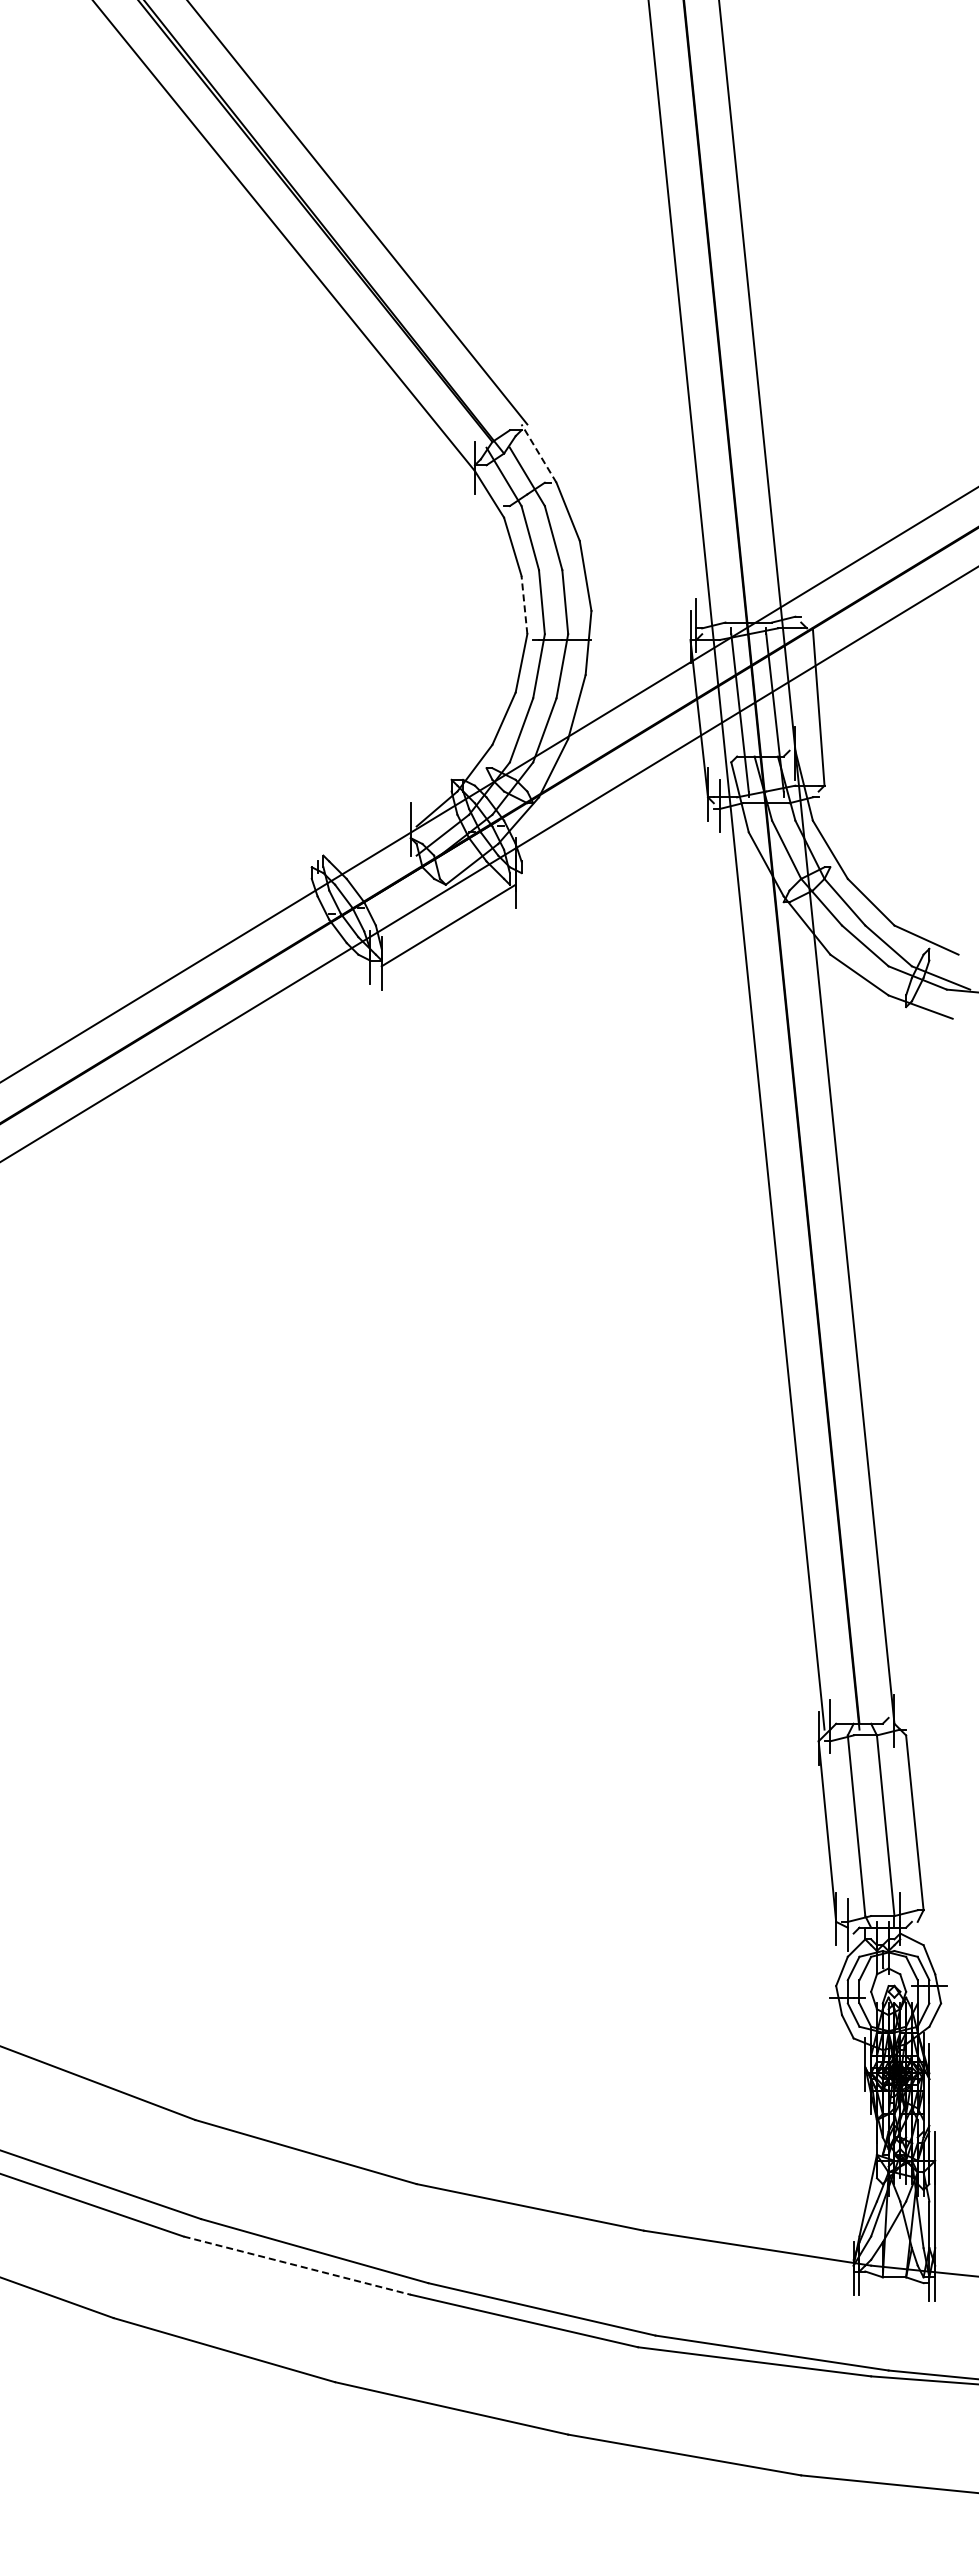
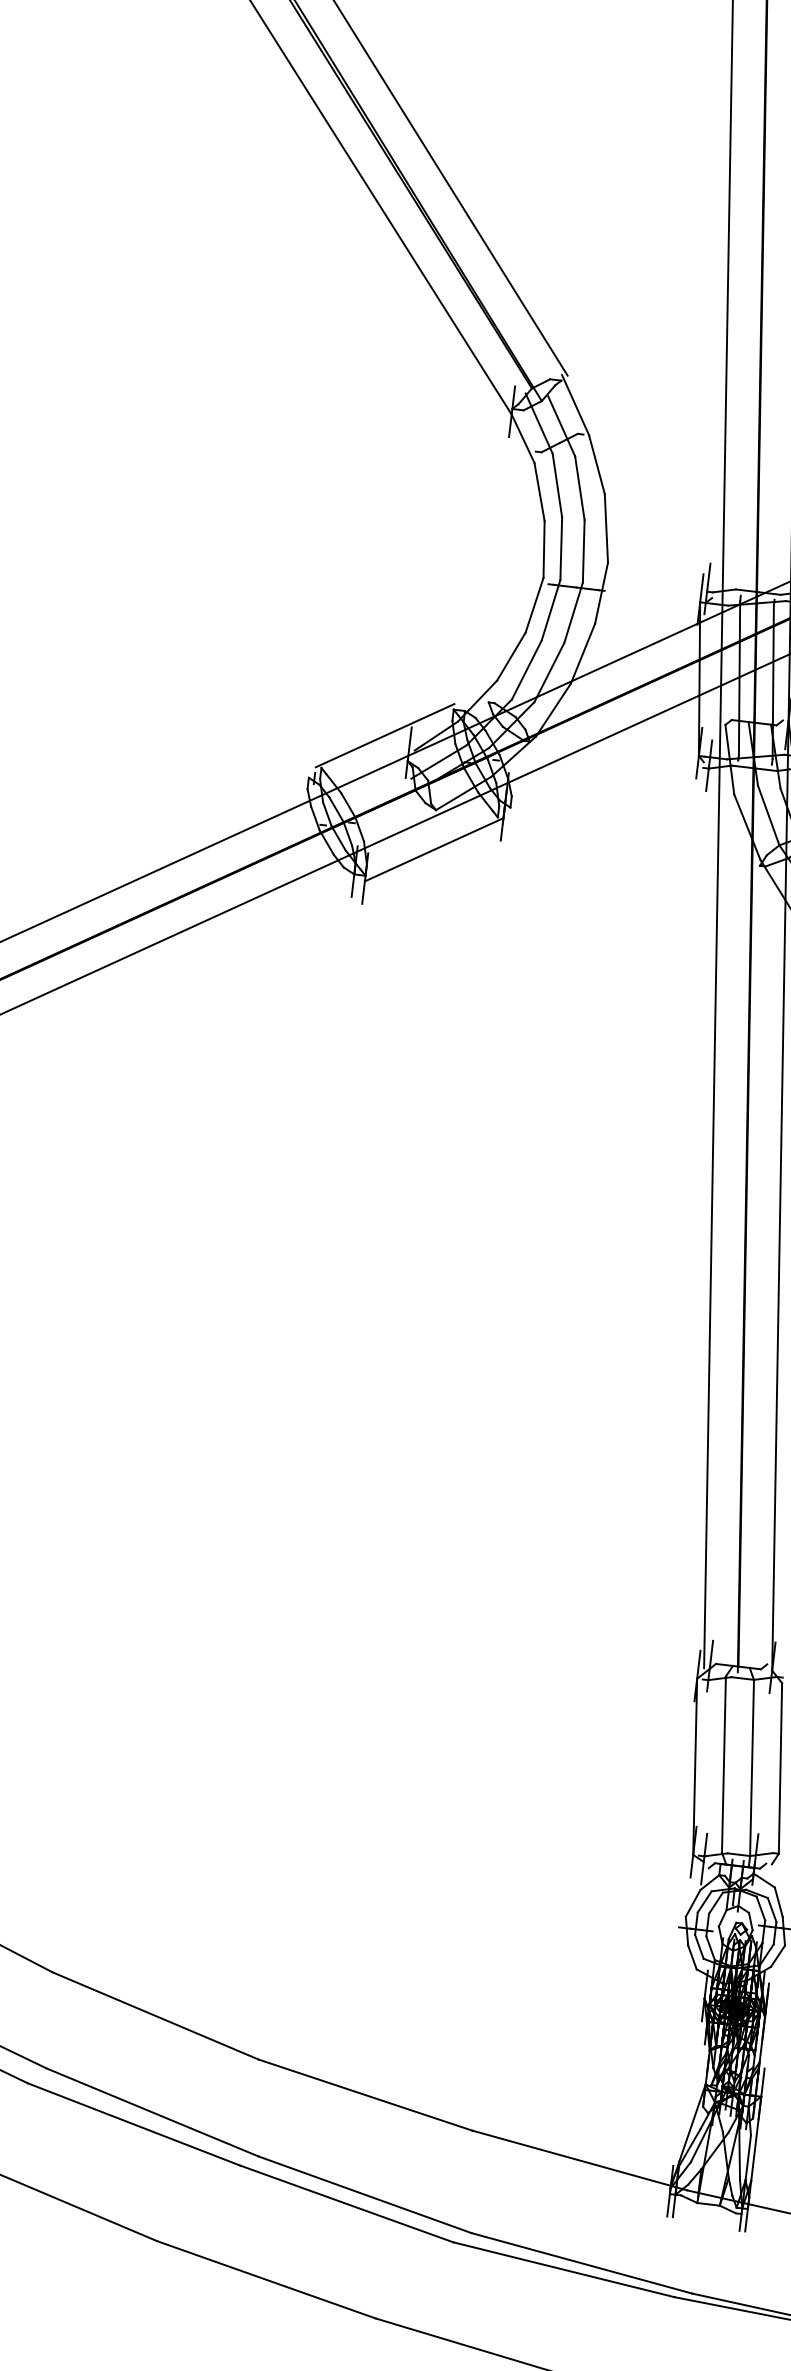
line: (539, 453) -> (576, 405), dashed -> solid
line: (524, 604) -> (544, 548), dashed -> solid
line: (384, 814) -> (385, 735), added
line: (297, 2265) -> (134, 2124), dashed -> solid

